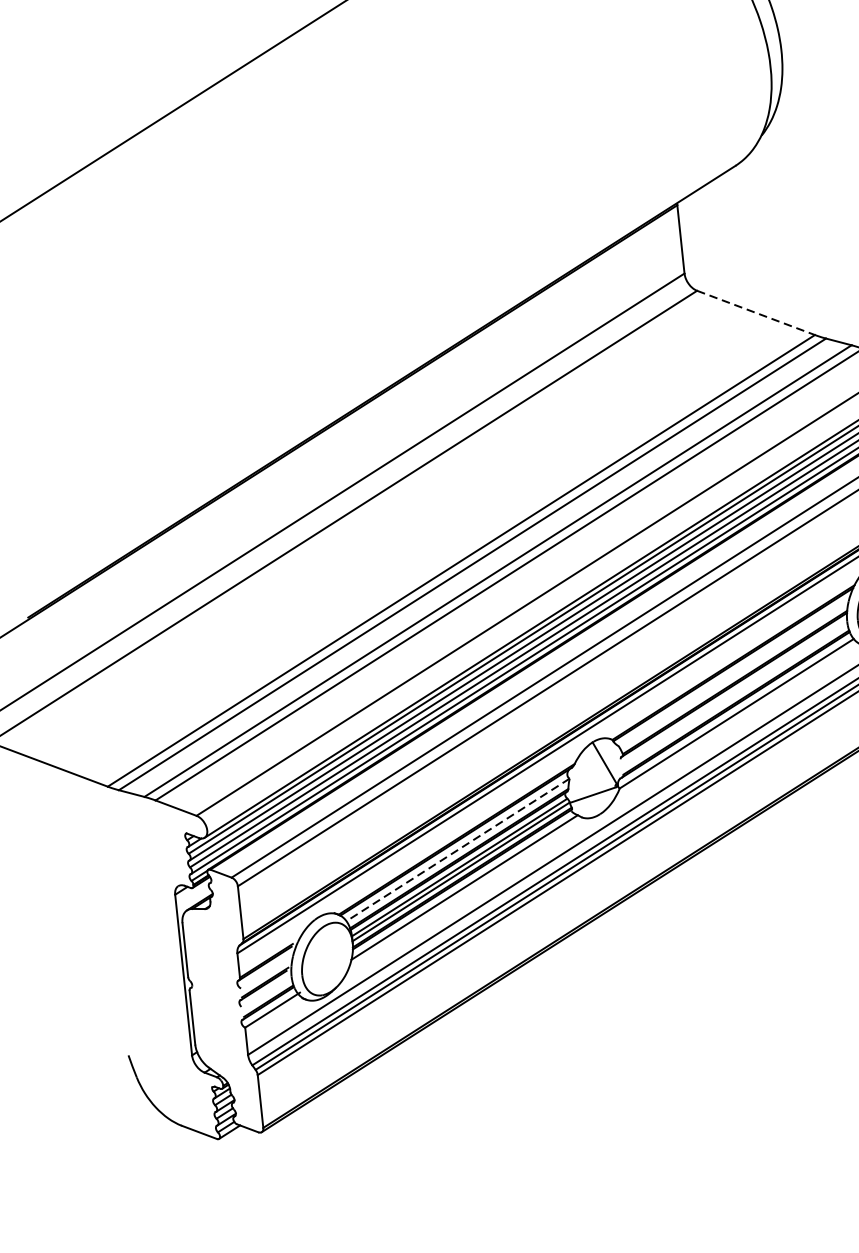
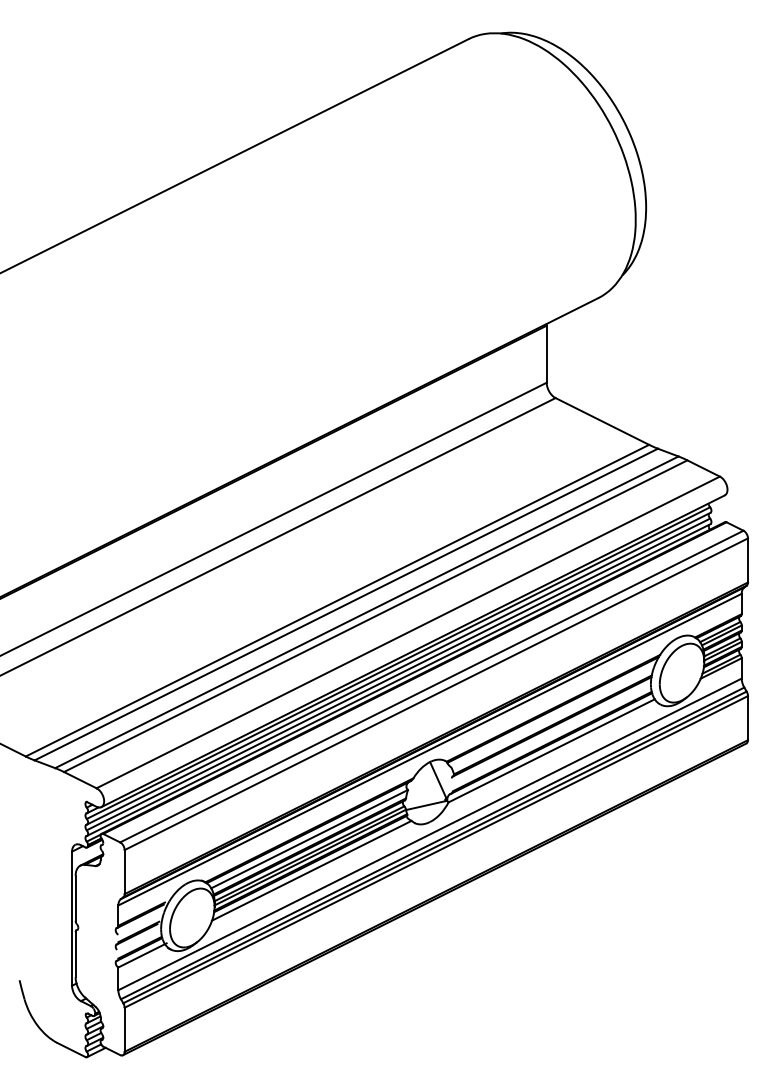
line: (756, 312) -> (602, 421), dashed -> solid
line: (457, 850) -> (309, 839), dashed -> solid

